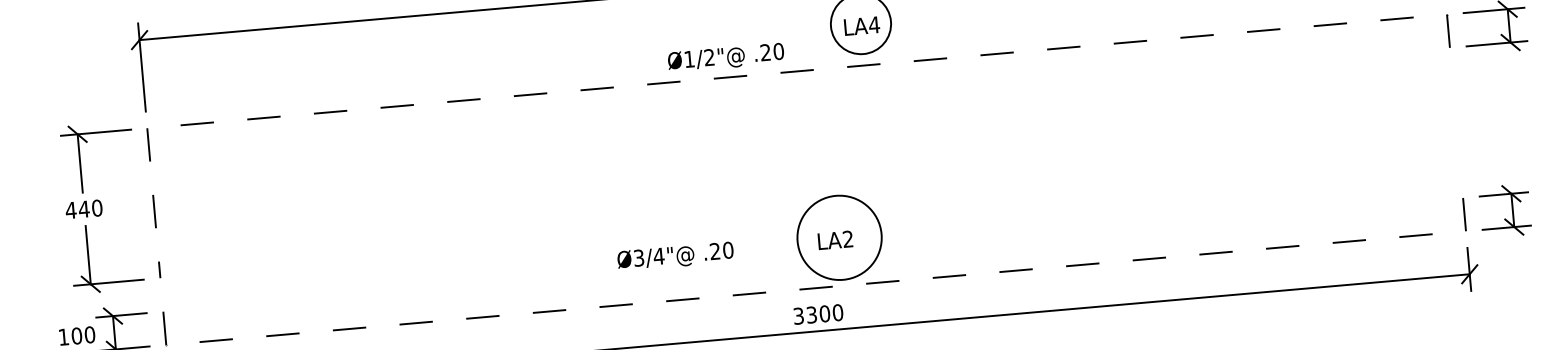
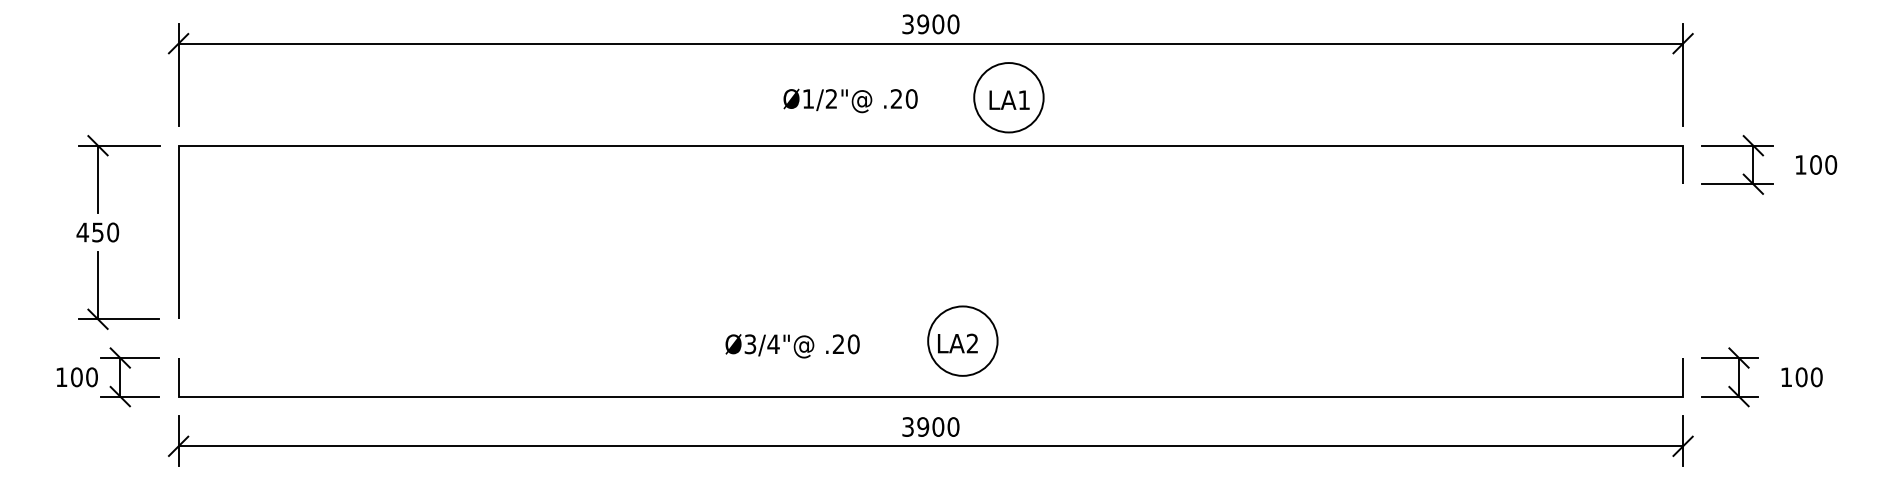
text: (874, 24) -> (1024, 99), LA4 -> LA1
text: (725, 57) -> (850, 100), moved
line: (738, 76) -> (863, 145), dashed -> solid
text: (83, 209) -> (97, 232), 440 -> 450
circle: (839, 237) -> (962, 340), size x0.71
text: (675, 256) -> (792, 346), moved
line: (816, 288) -> (931, 396), dashed -> solid
text: (812, 314) -> (923, 426), 3300 -> 3900

